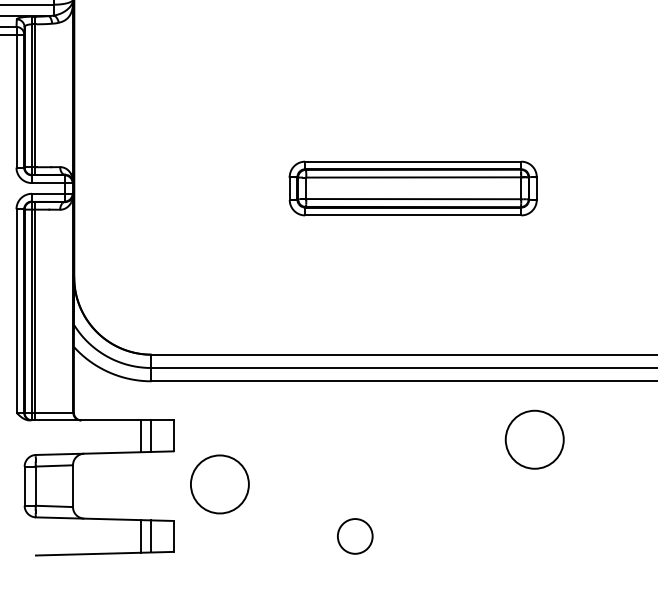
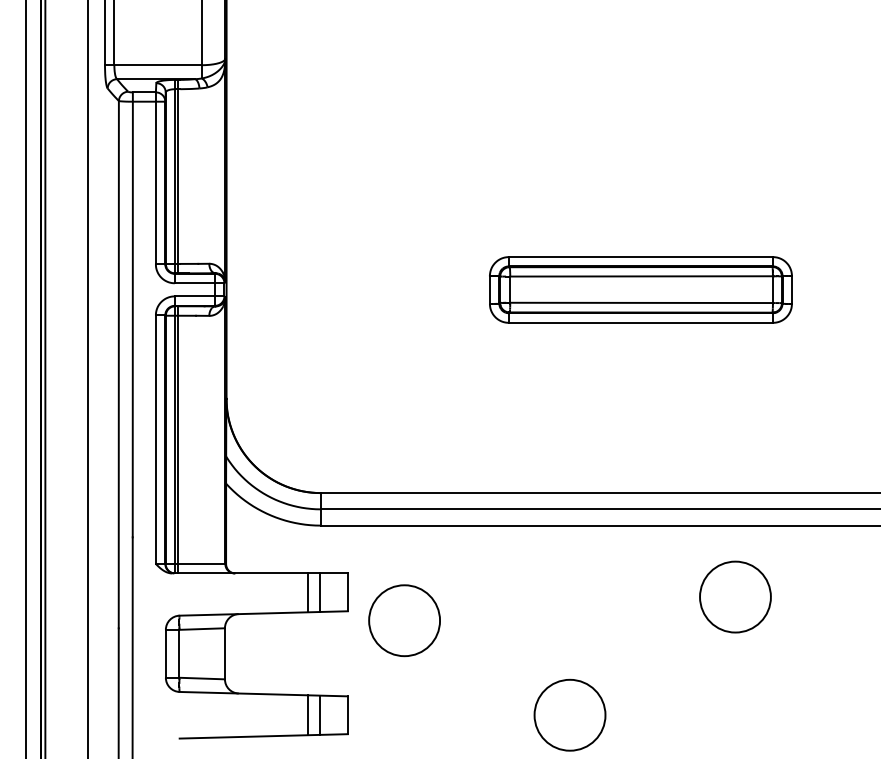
circle: (534, 439) -> (735, 596), moved
circle: (219, 484) -> (404, 620), moved
circle: (354, 535) -> (569, 714), size x1.67

